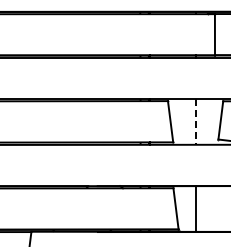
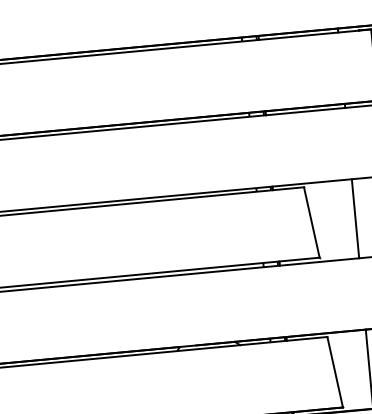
line: (195, 121) -> (354, 218), dashed -> solid

